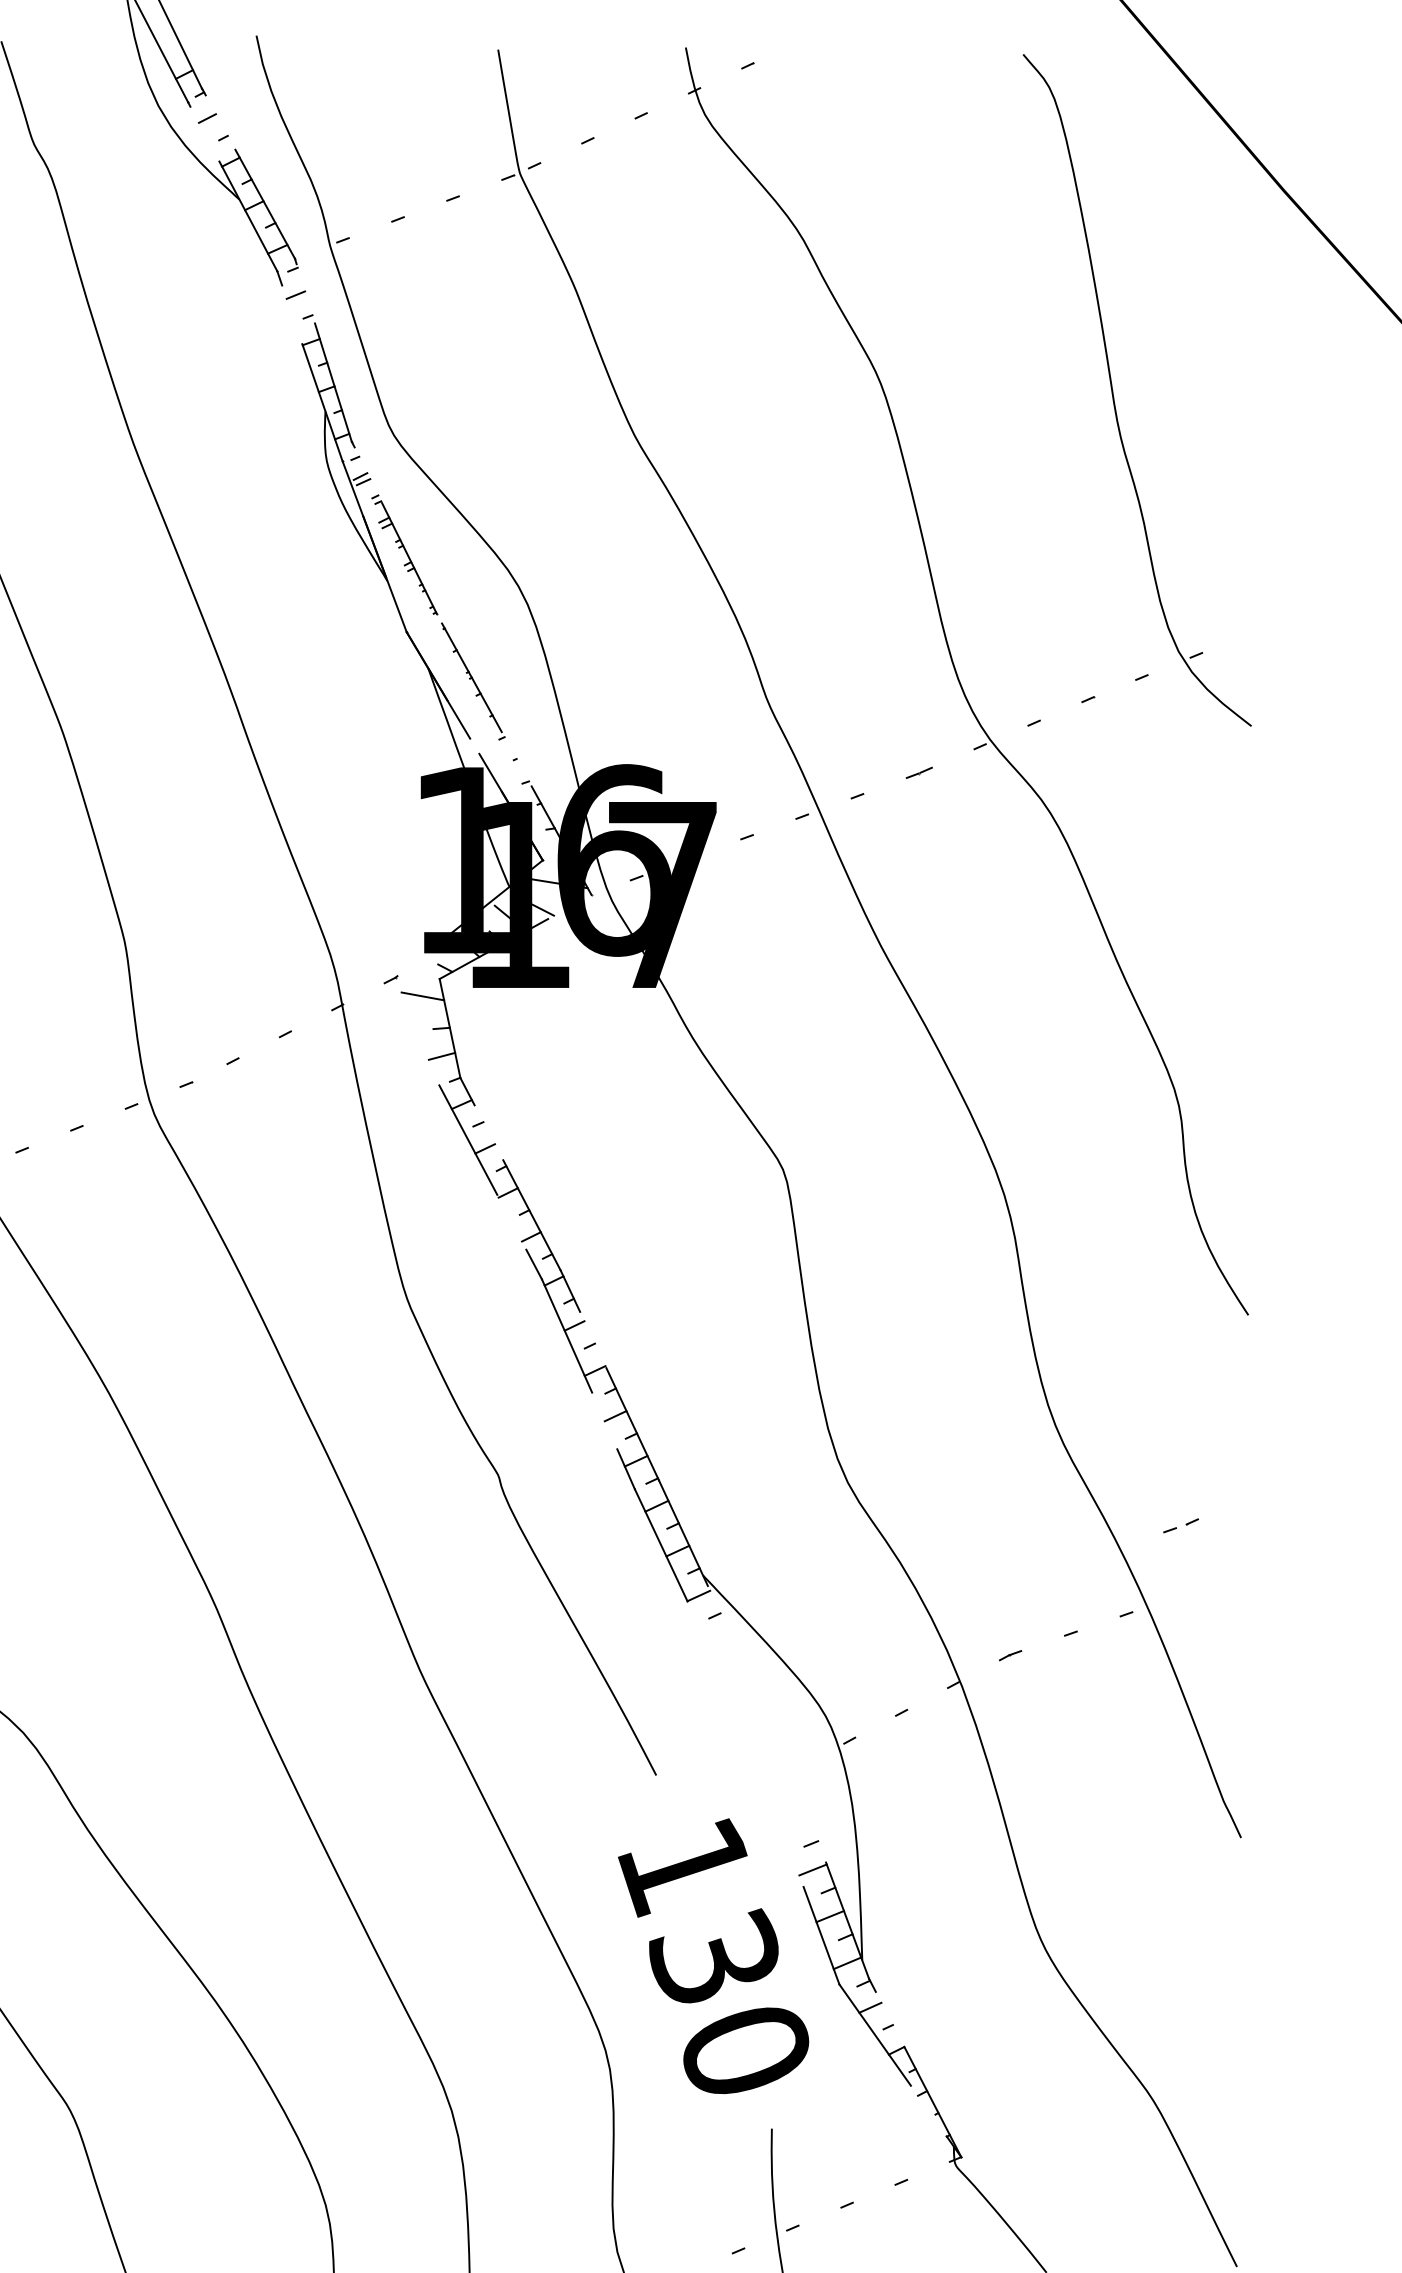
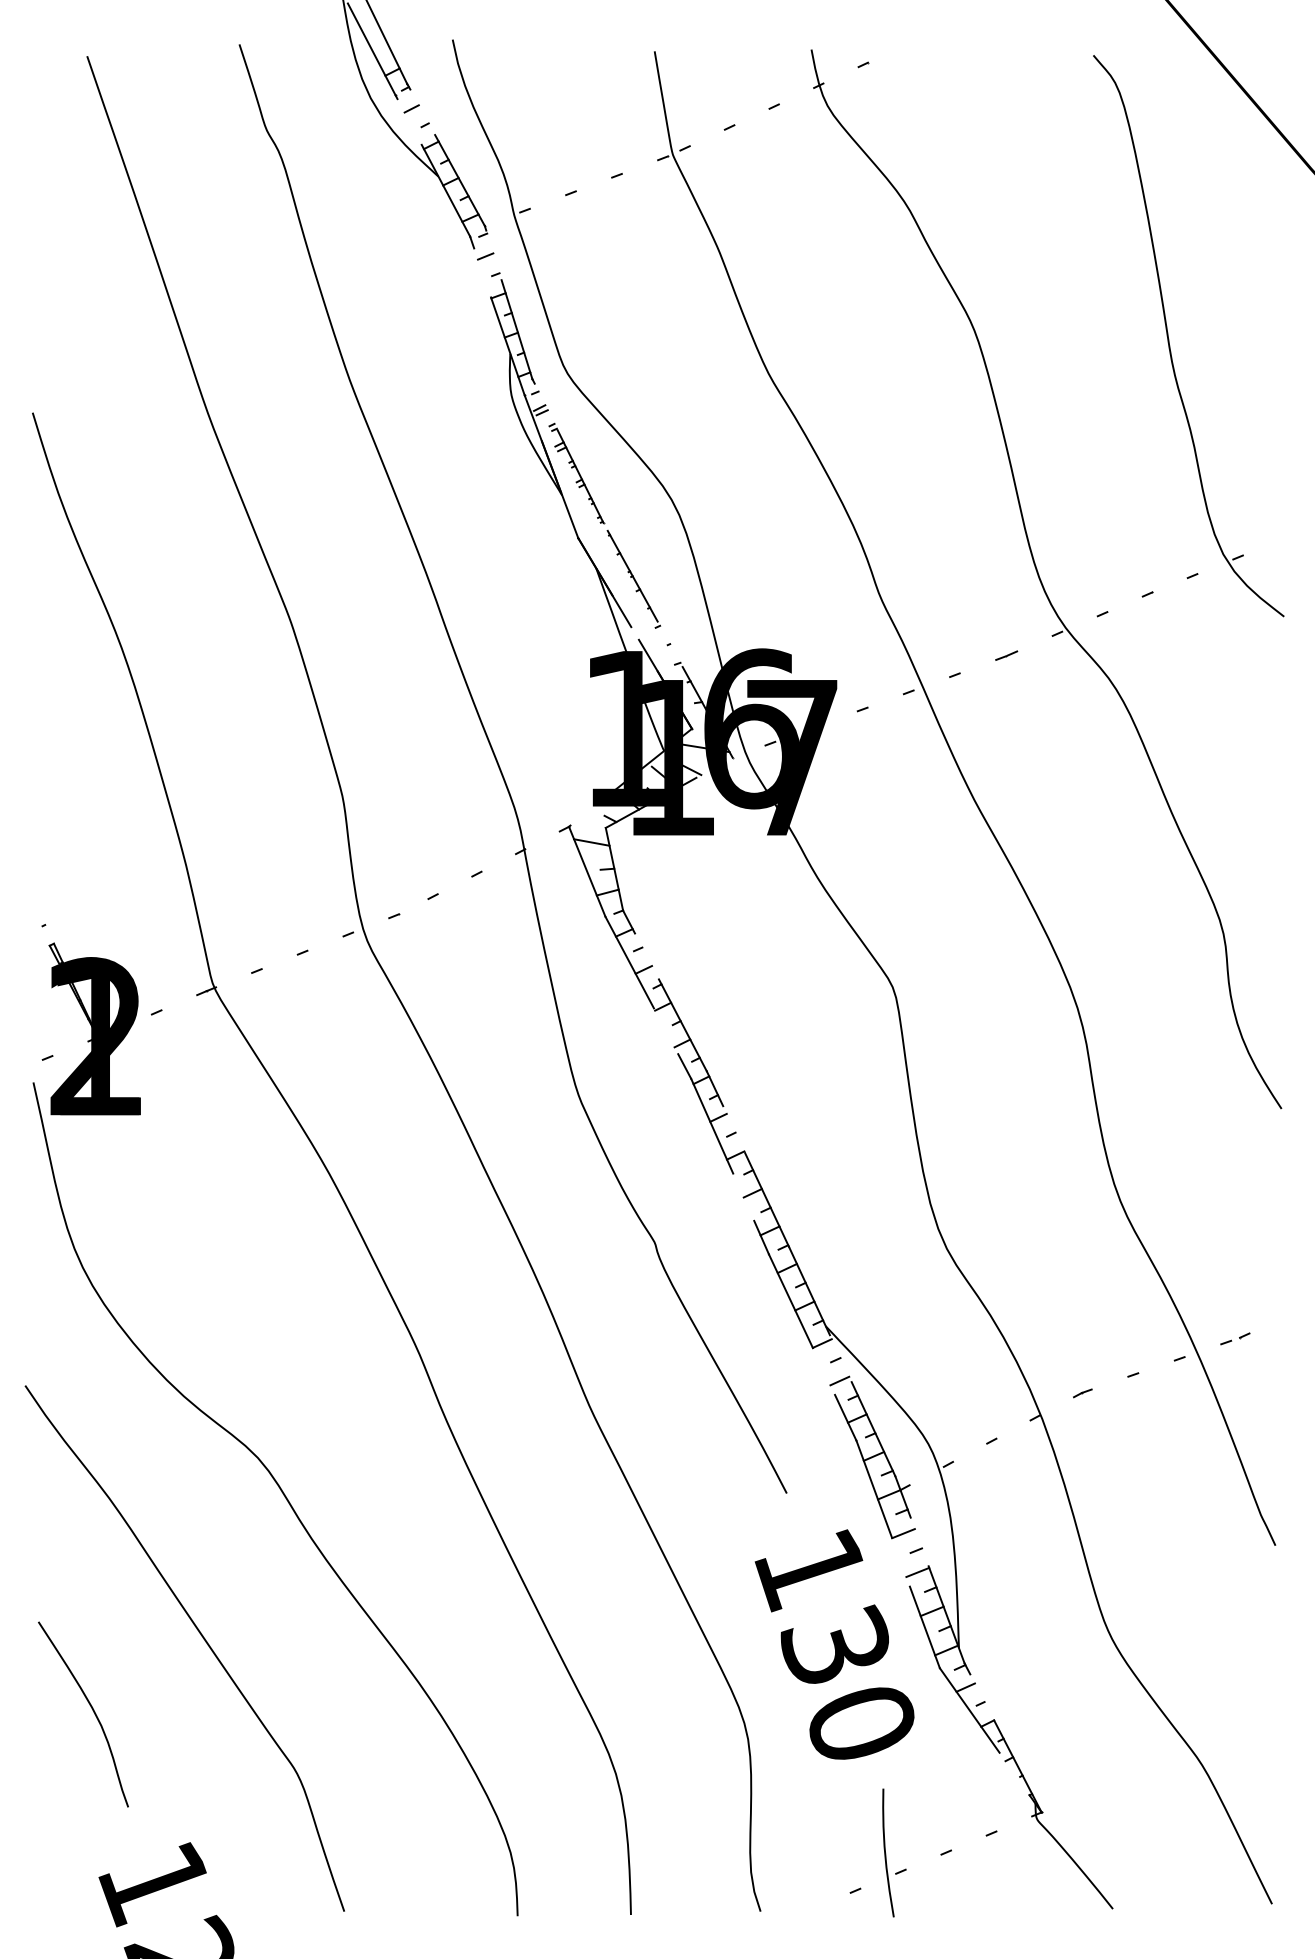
line: (417, 1031) -> (587, 871), added
part: (1181, 1525) -> (1235, 1338), moved
part: (758, 1732) -> (872, 1457), added

